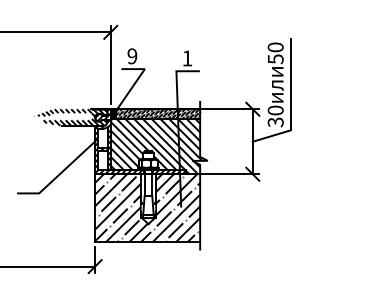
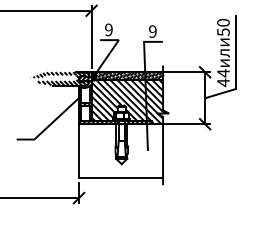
text: (187, 58) -> (152, 31), 1 -> 9
text: (275, 116) -> (223, 78), 30 -> 44
hatch: (147, 208) -> (120, 151), removed

